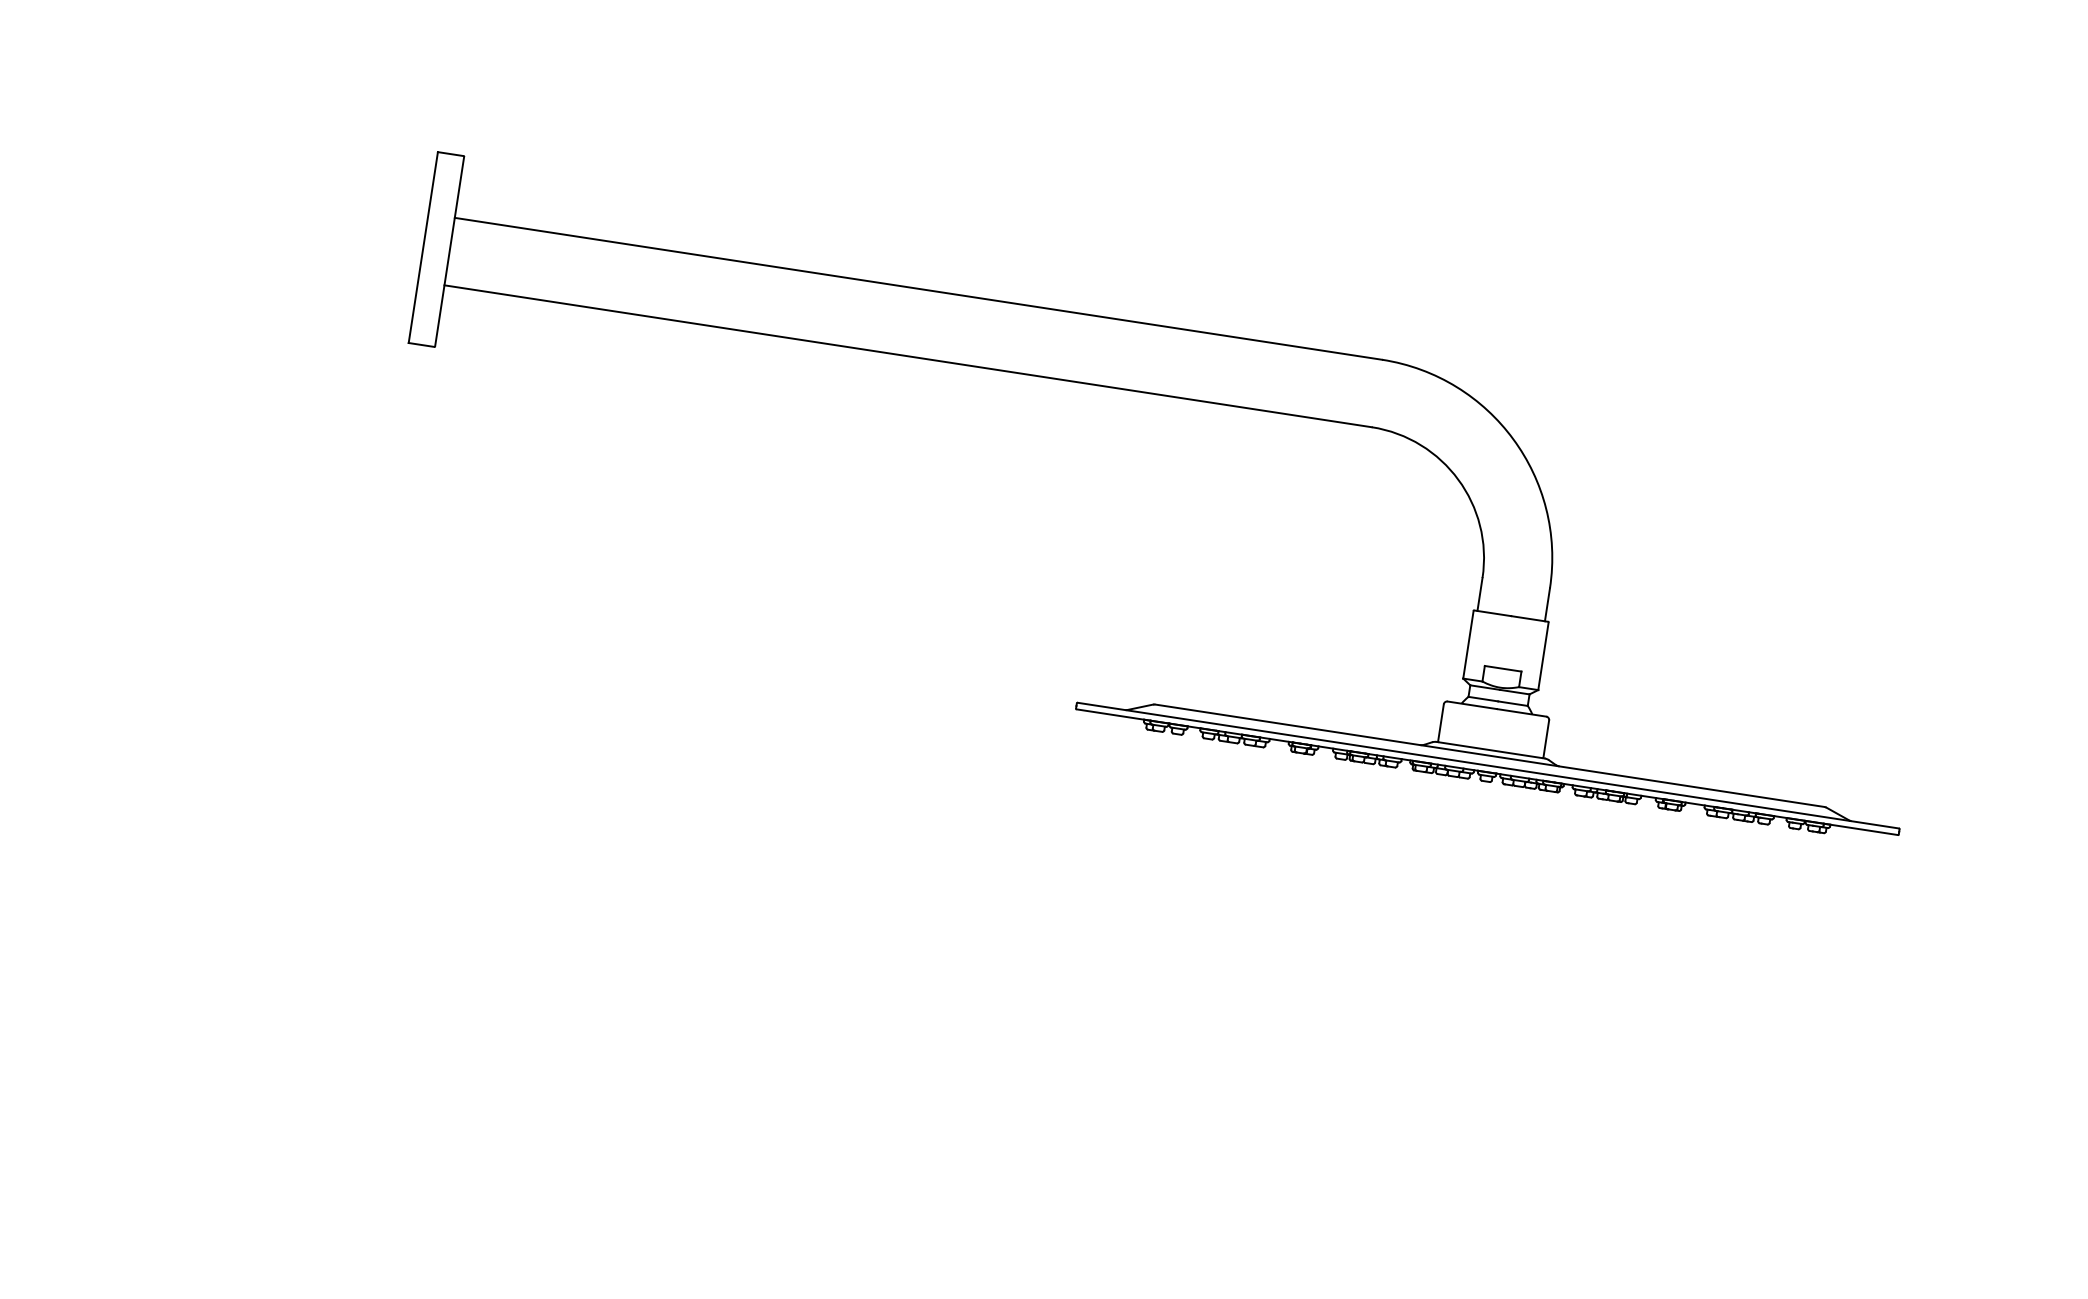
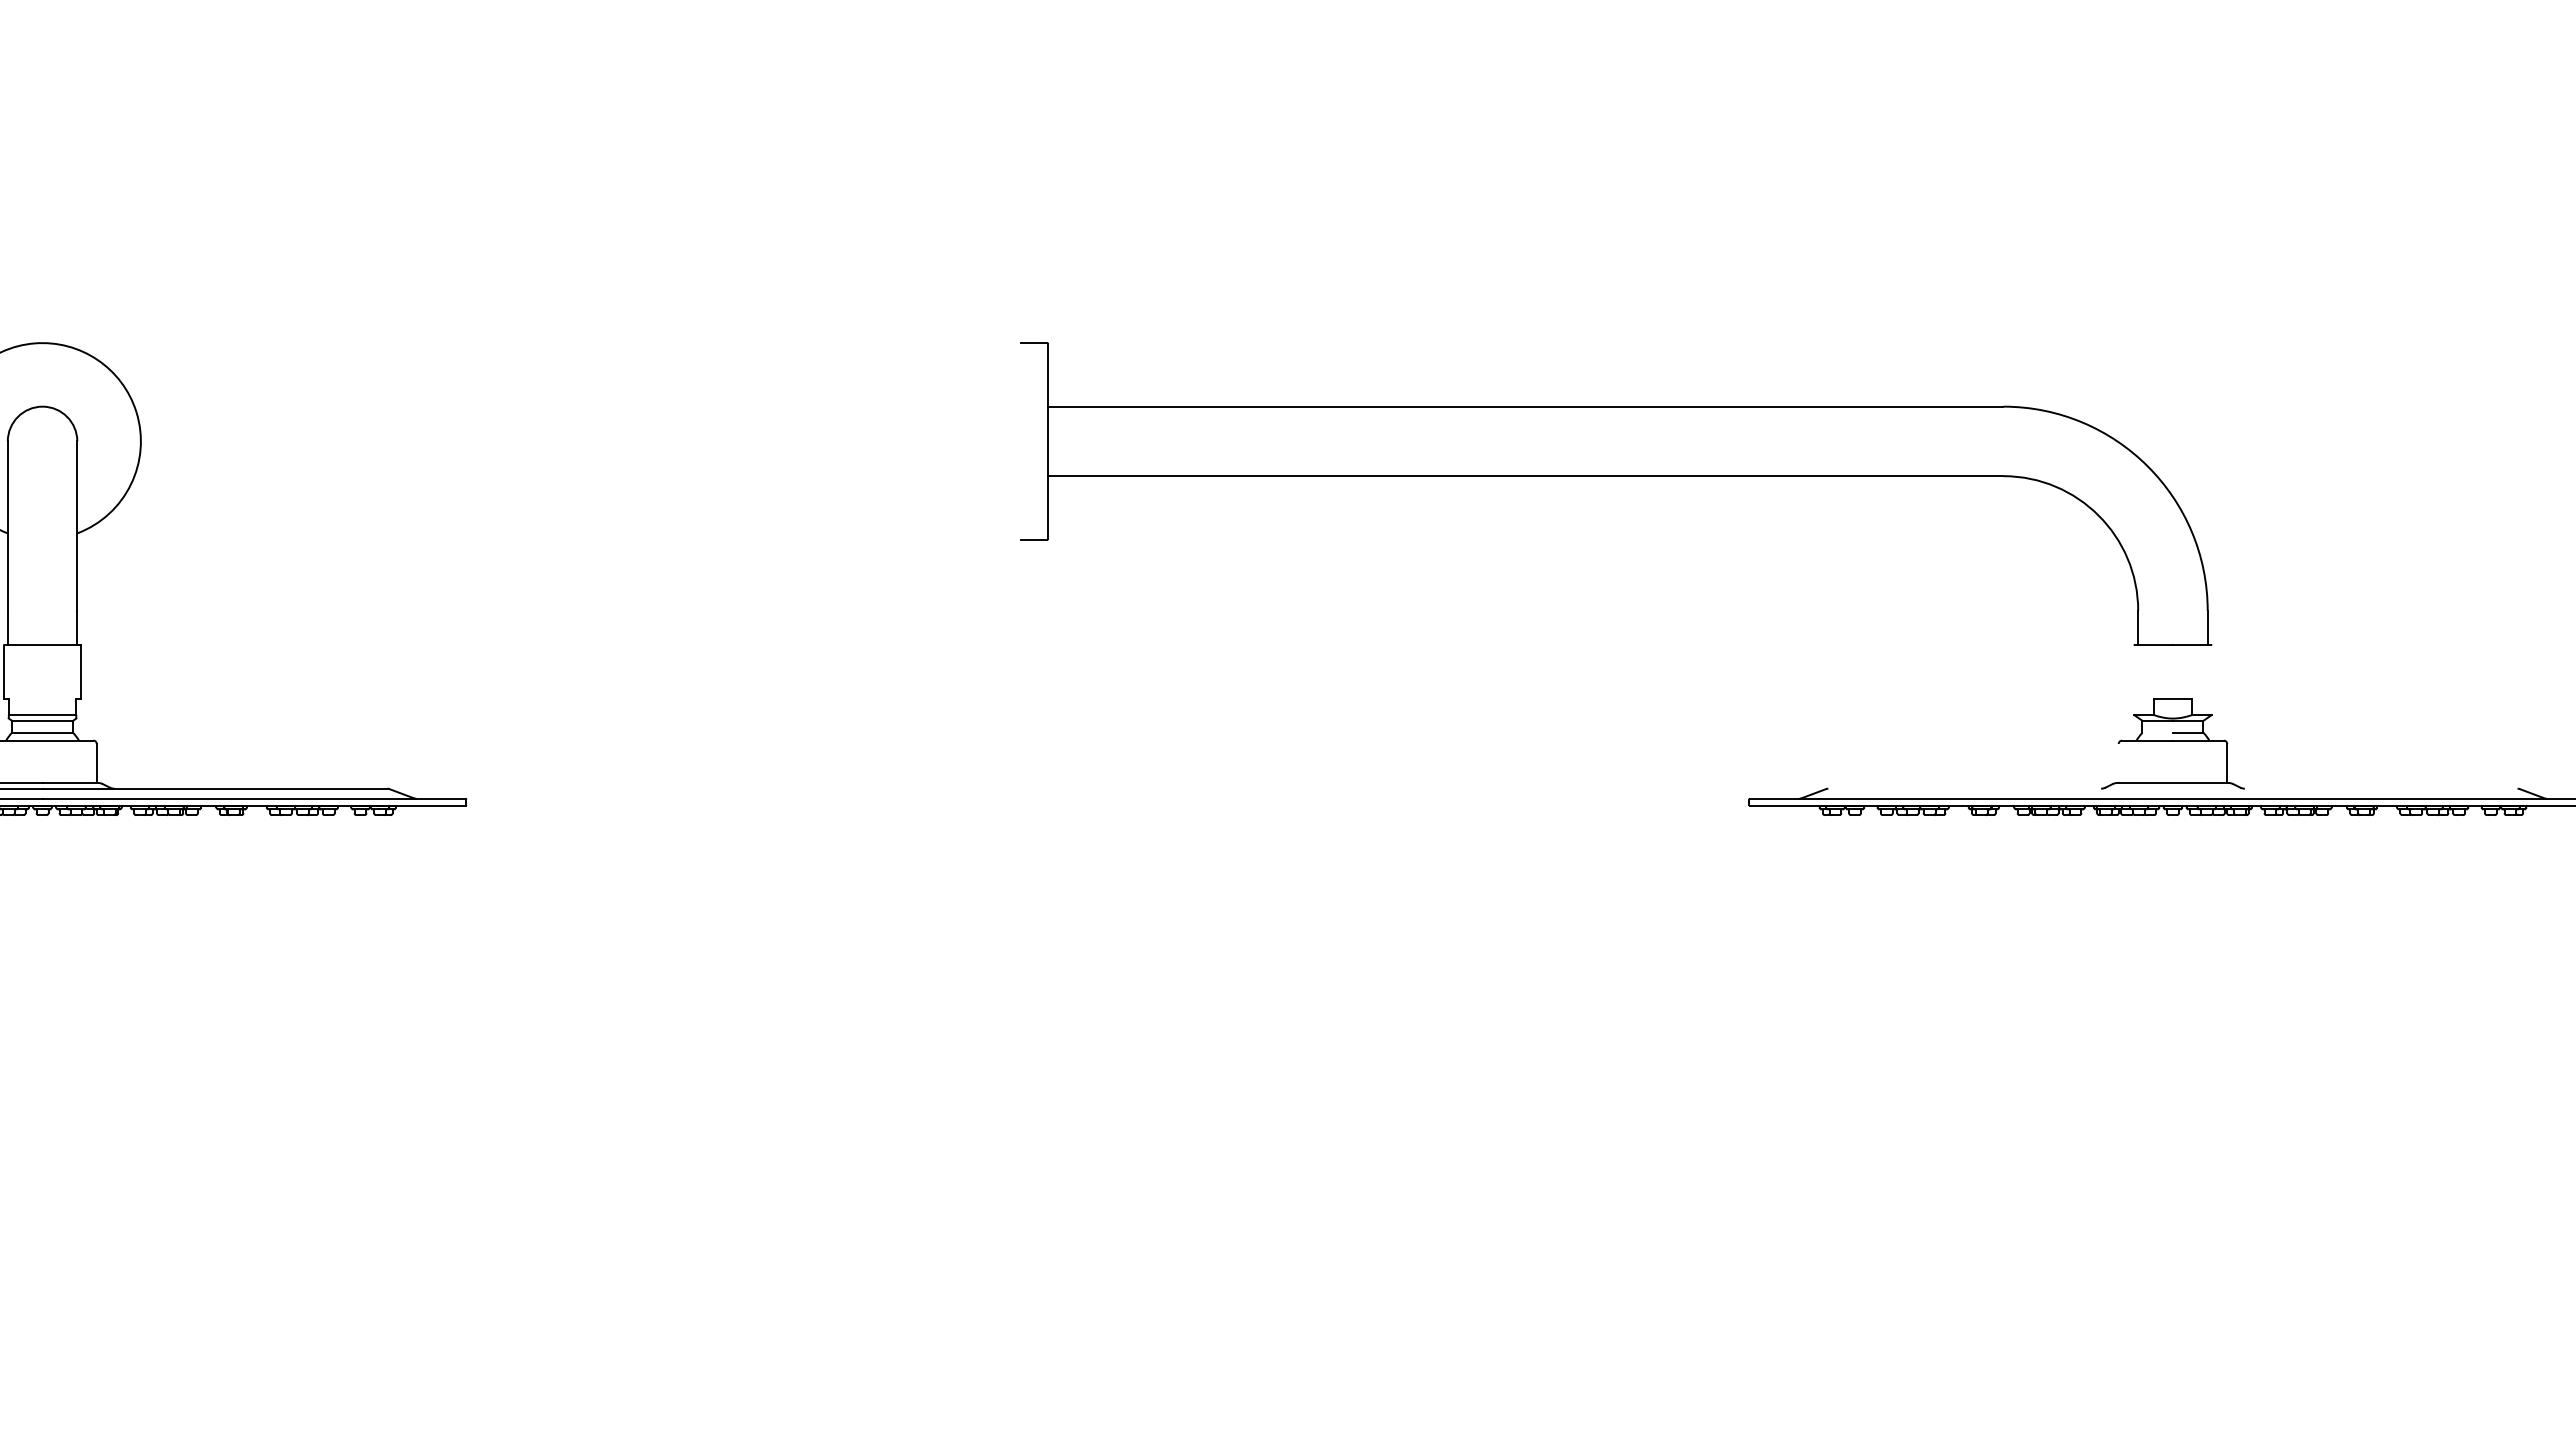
line: (423, 247) -> (1021, 441), removed
line: (1468, 645) -> (2134, 680), removed
line: (1543, 656) -> (2211, 680), removed
line: (1483, 698) -> (2157, 732), removed
line: (1440, 722) -> (2118, 762), removed
line: (1489, 755) -> (2172, 788), removed

